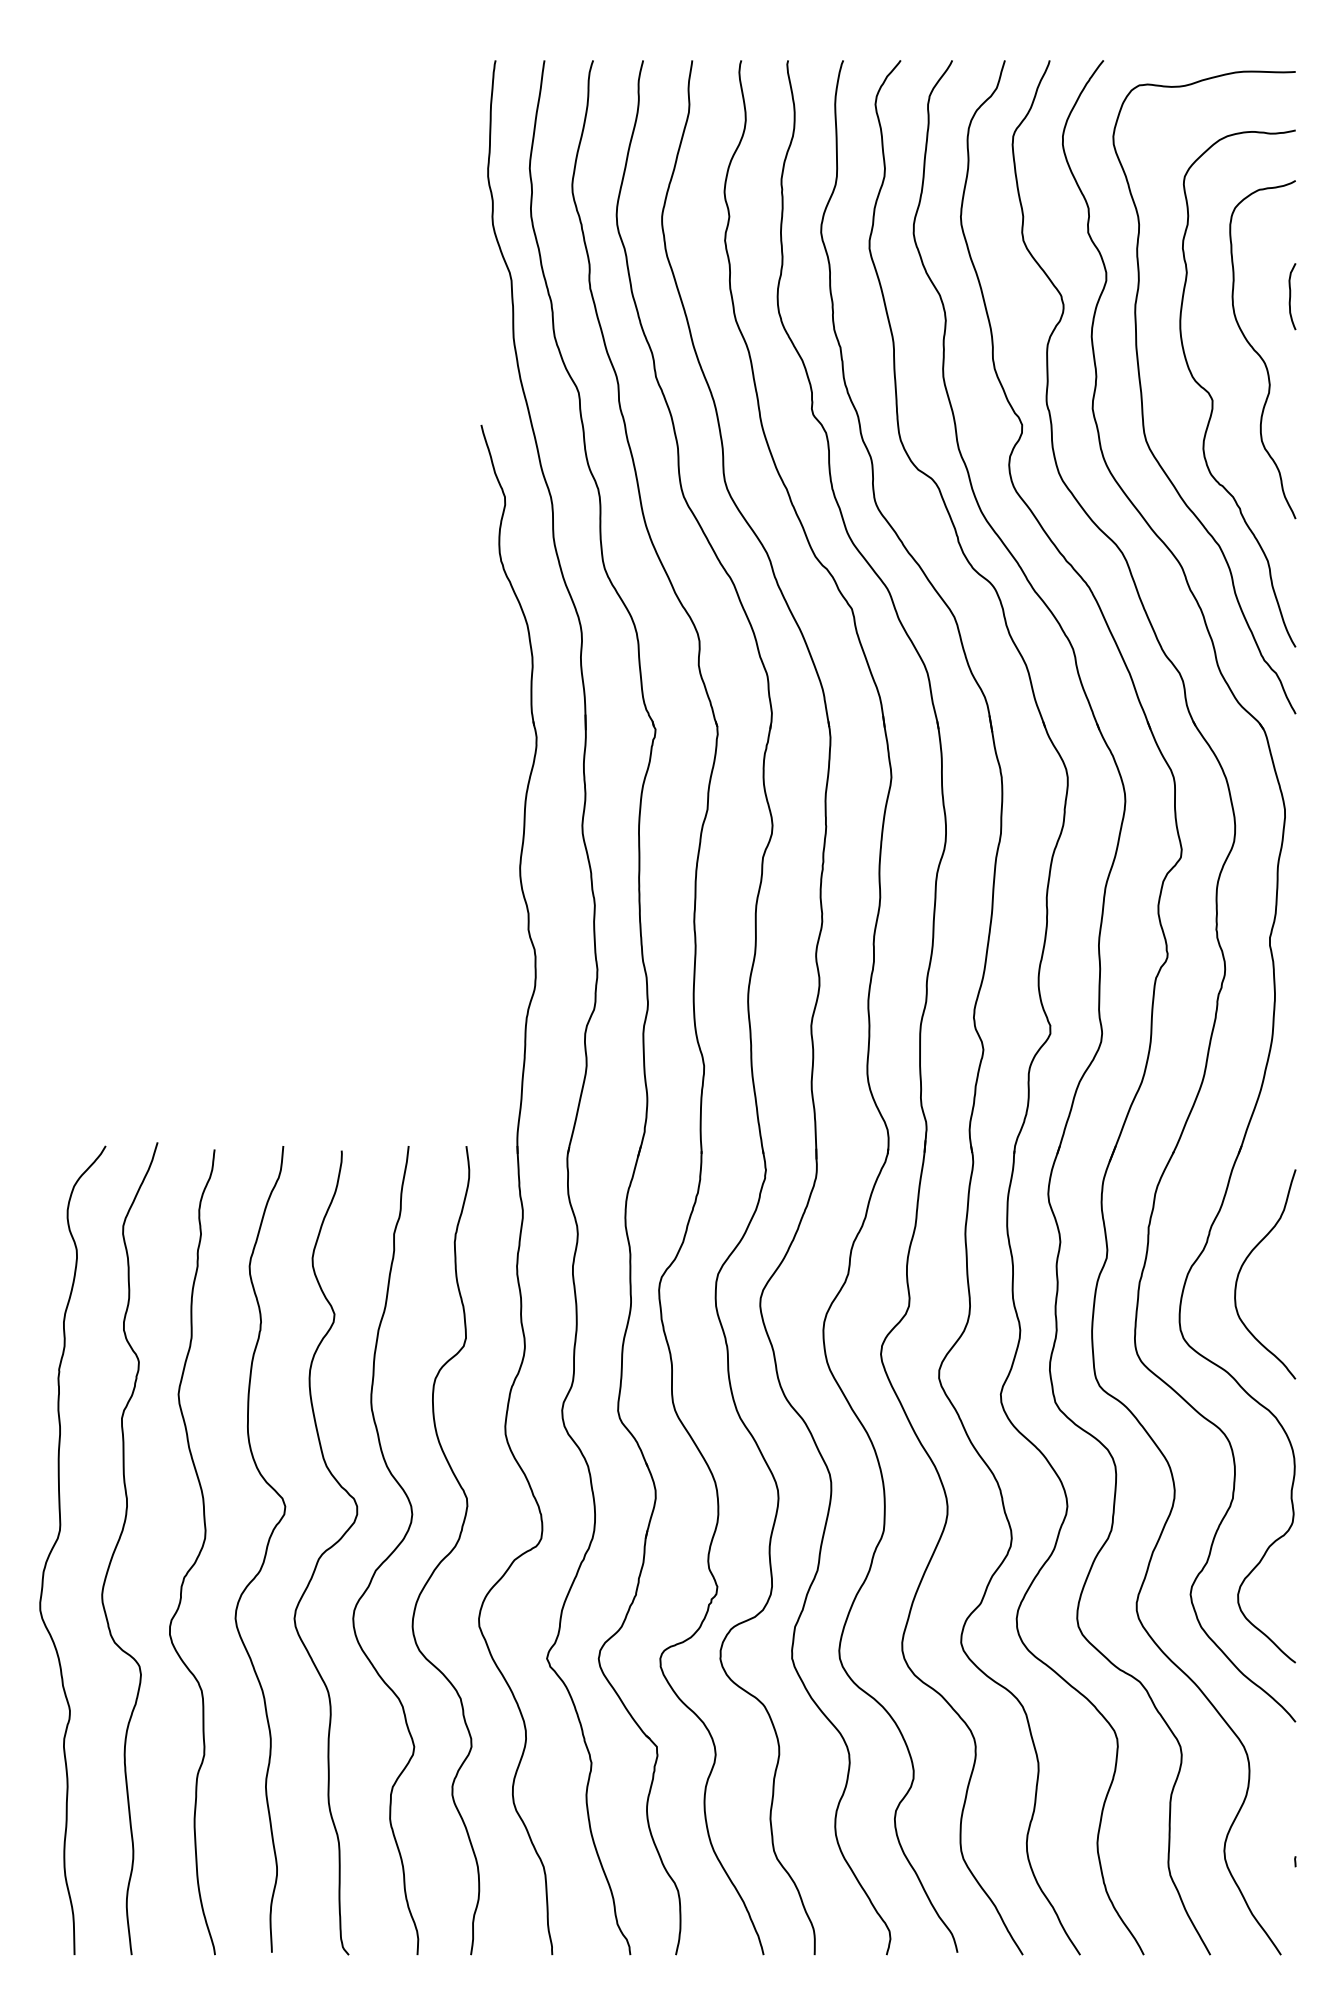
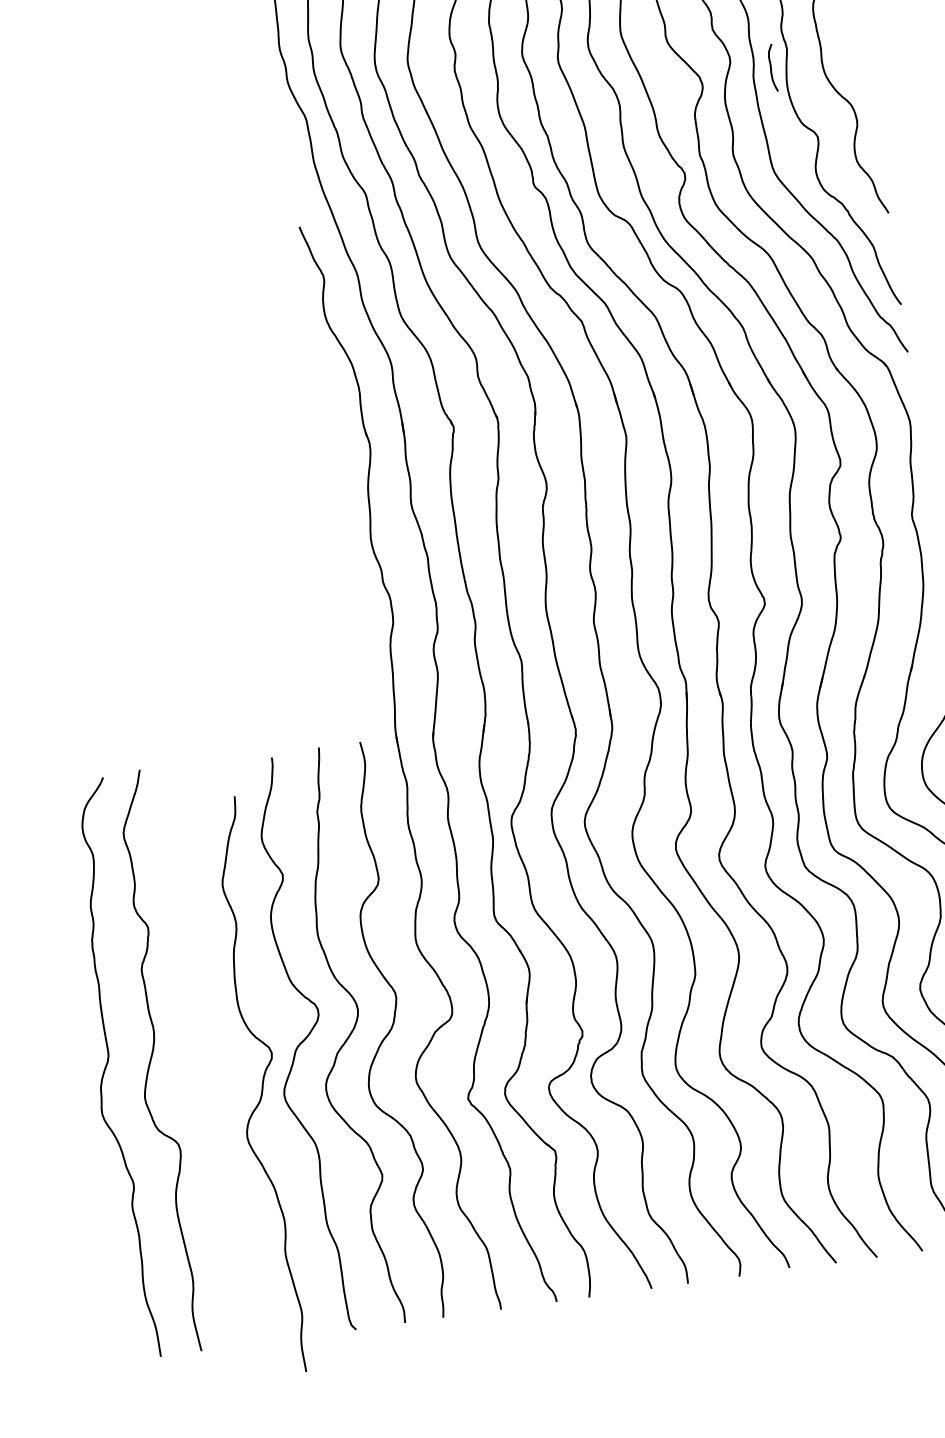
curve: (1291, 296) -> (771, 67), moved
curve: (265, 1549) -> (261, 1085), moved
curve: (197, 1555) -> (208, 1060), removed

